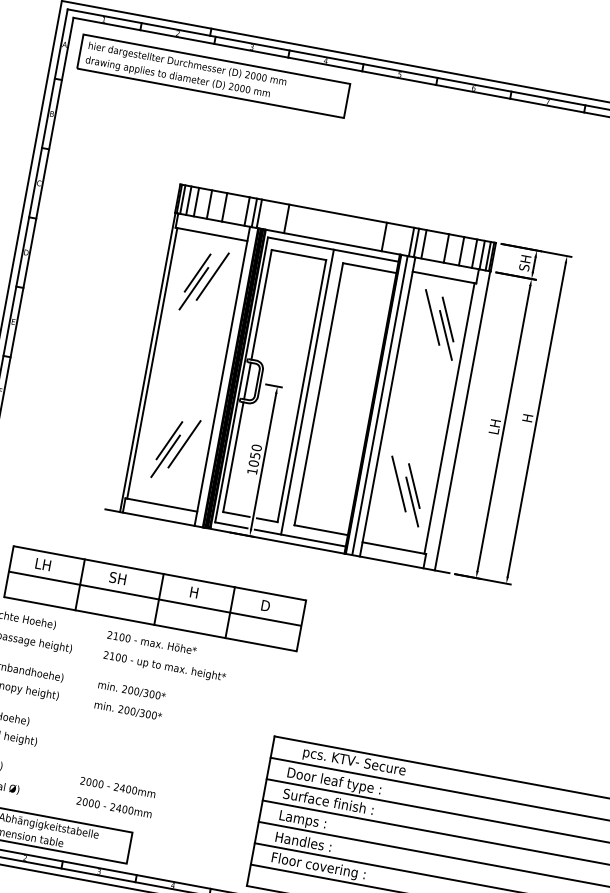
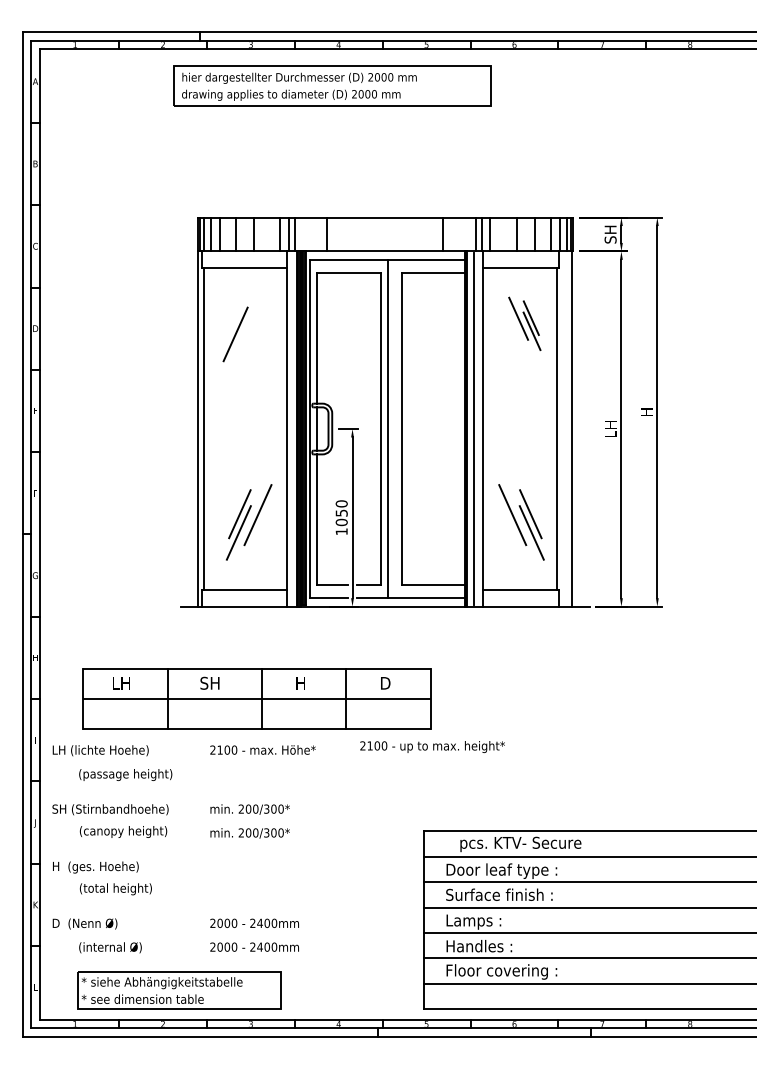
part: (214, 75) -> (332, 85), moved
line: (197, 272) -> (236, 315), removed
line: (212, 276) -> (254, 316), removed
part: (438, 324) -> (524, 323), size x0.7
text: (164, 666) -> (432, 746), moved

